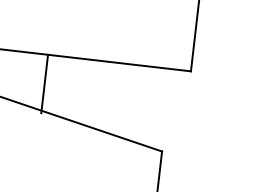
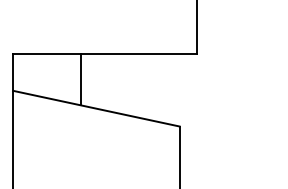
line: (45, 83) -> (81, 79), moved

